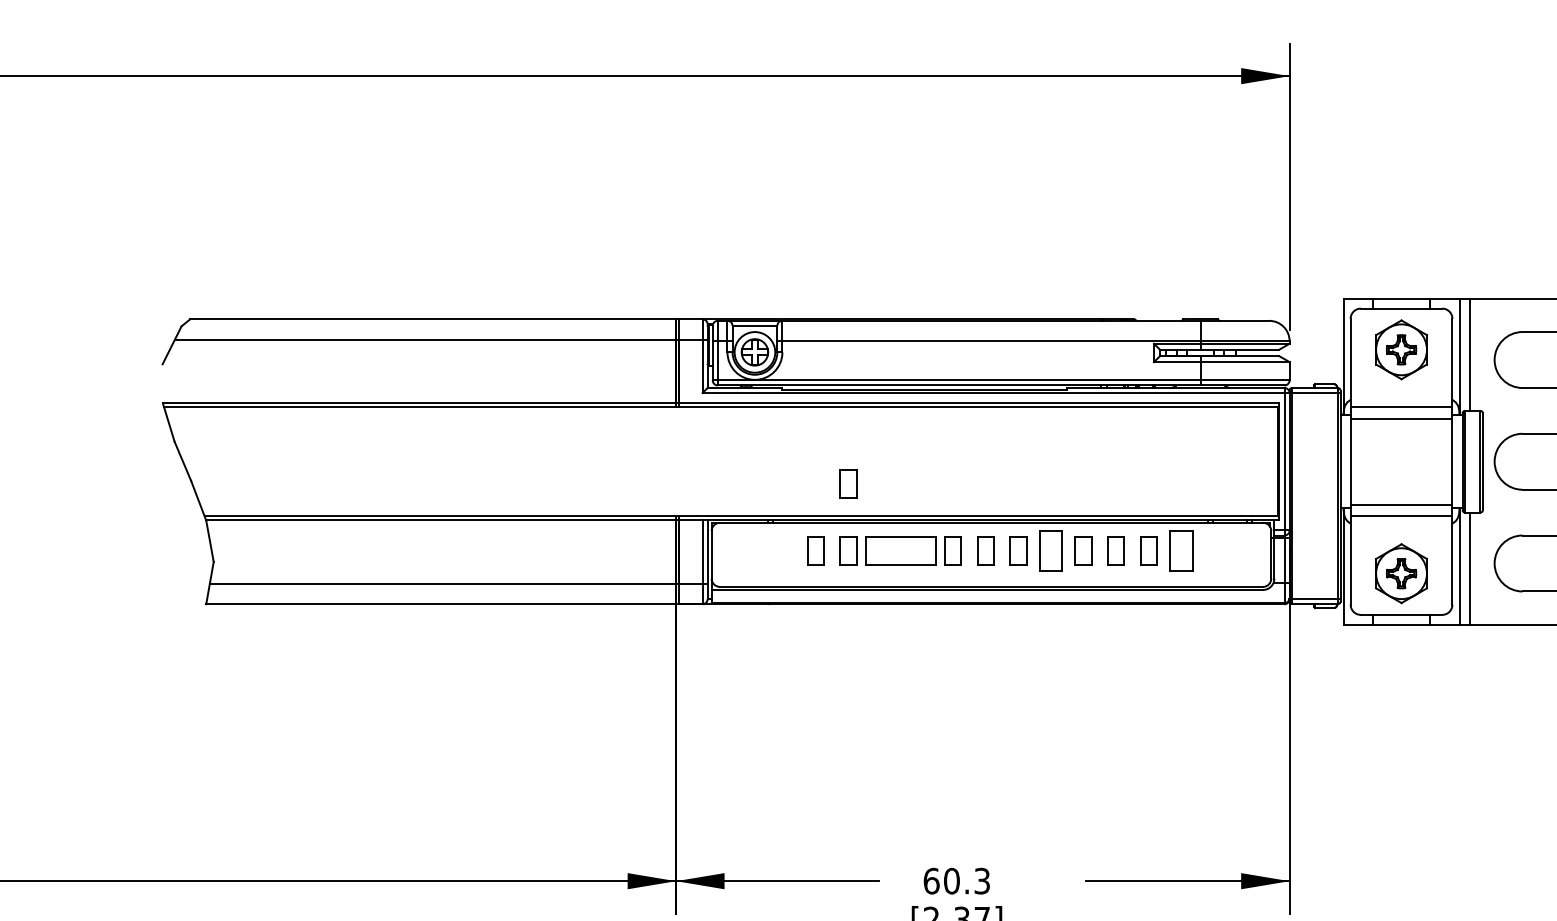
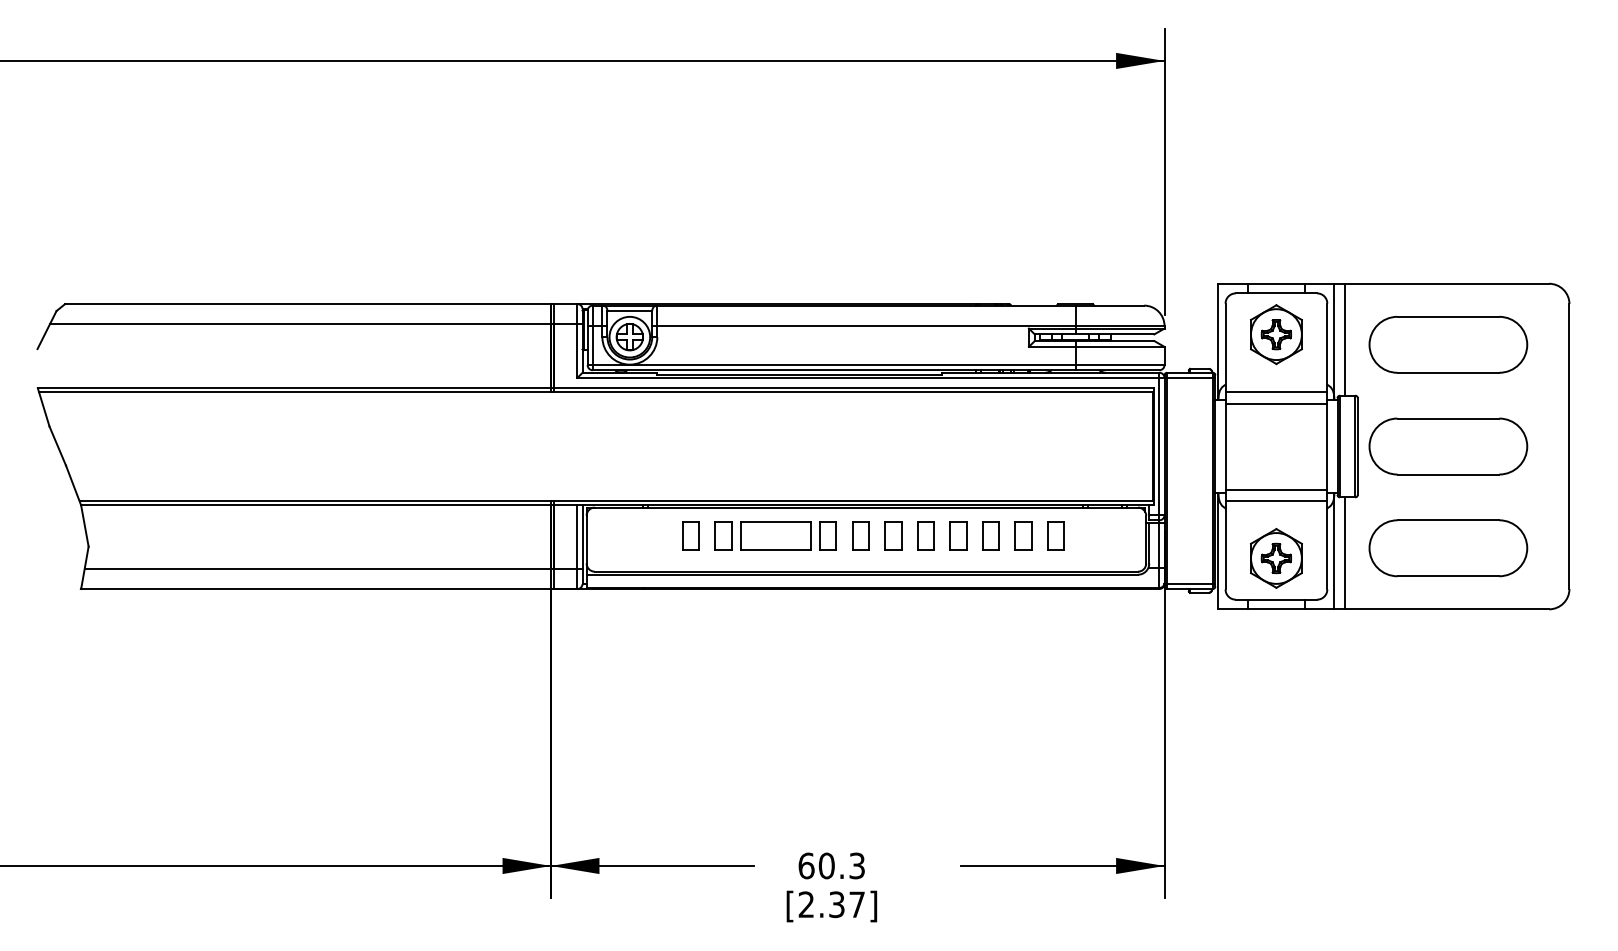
part: (848, 483) -> (723, 468), removed
part: (1050, 550) -> (925, 535), size x0.71
part: (1180, 550) -> (1055, 535), size x0.71

